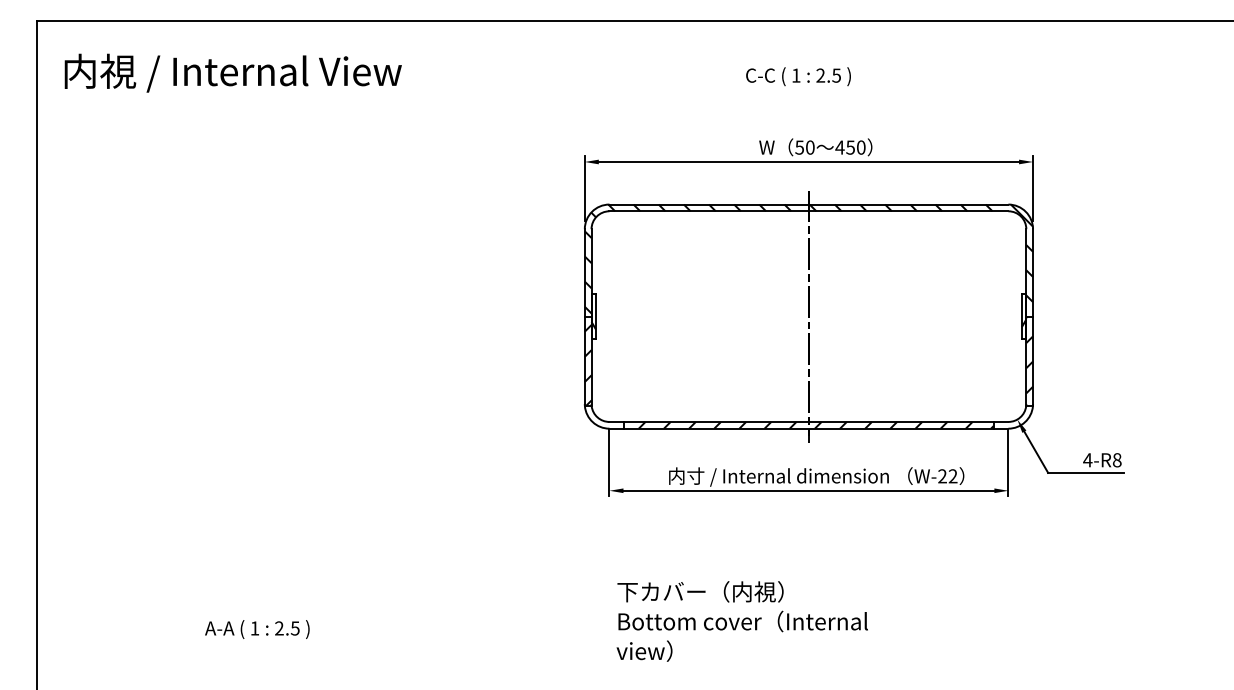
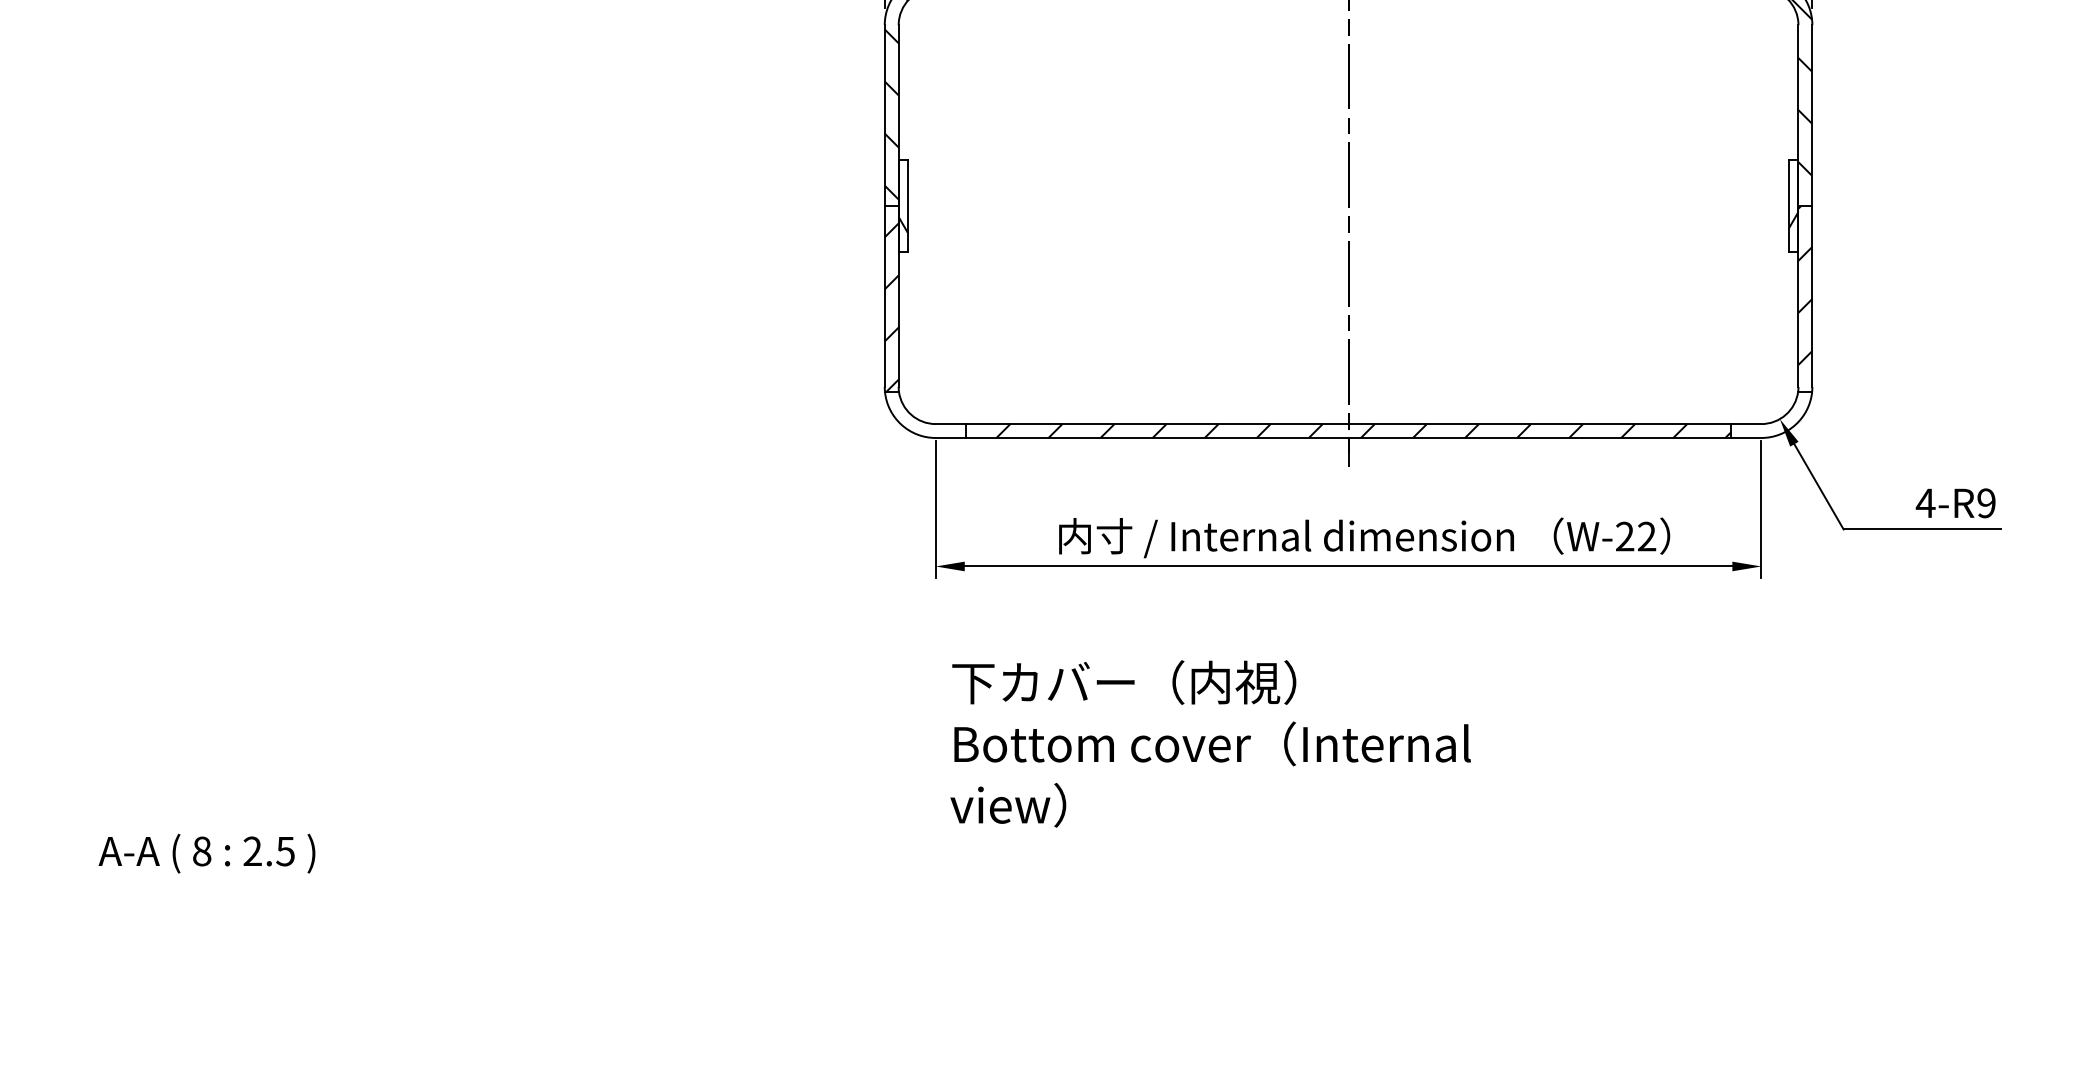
text: (1116, 460) -> (1985, 503), 4-R8 -> 4-R9
text: (741, 621) -> (1208, 743), moved
text: (254, 628) -> (201, 851), 1 -> 8

